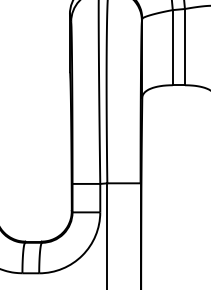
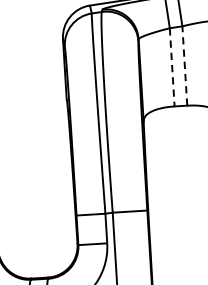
line: (184, 46) -> (184, 65), solid -> dashed
line: (172, 47) -> (171, 67), solid -> dashed

